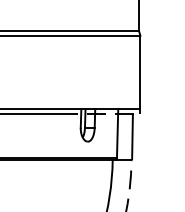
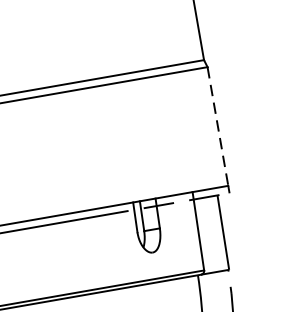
line: (140, 72) -> (218, 126), solid -> dashed

